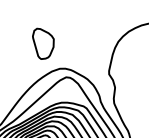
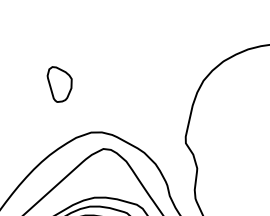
part: (43, 43) -> (59, 84), size x0.6

